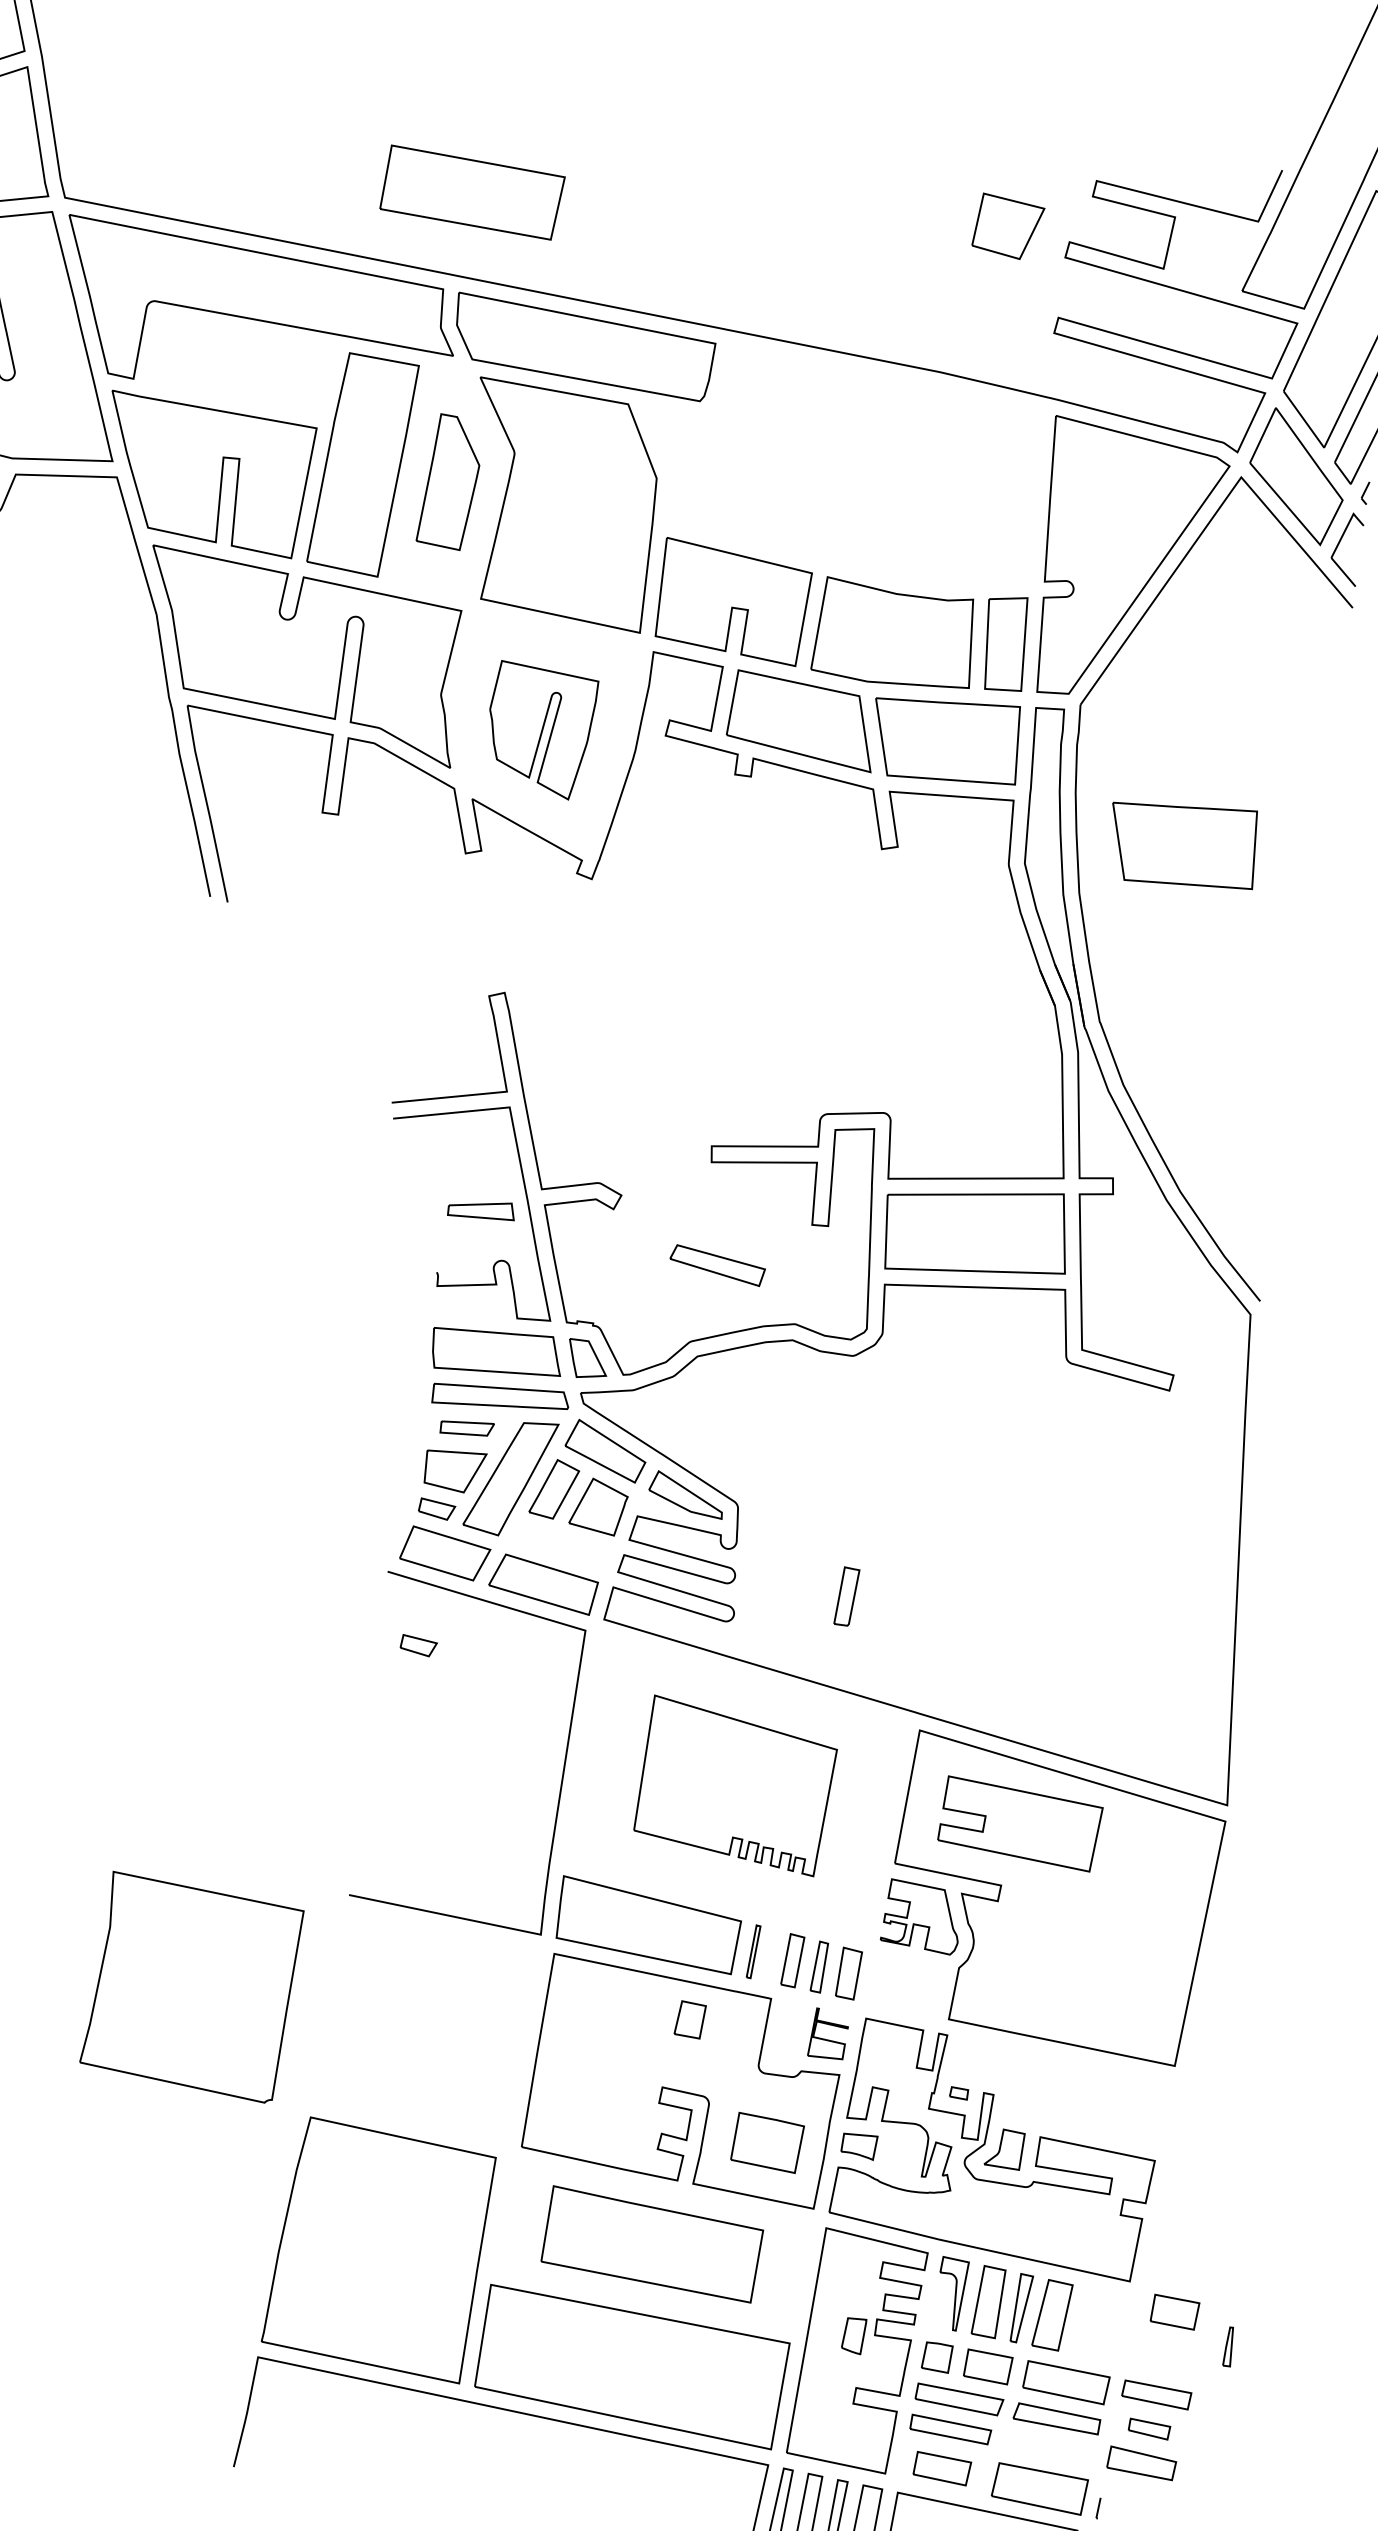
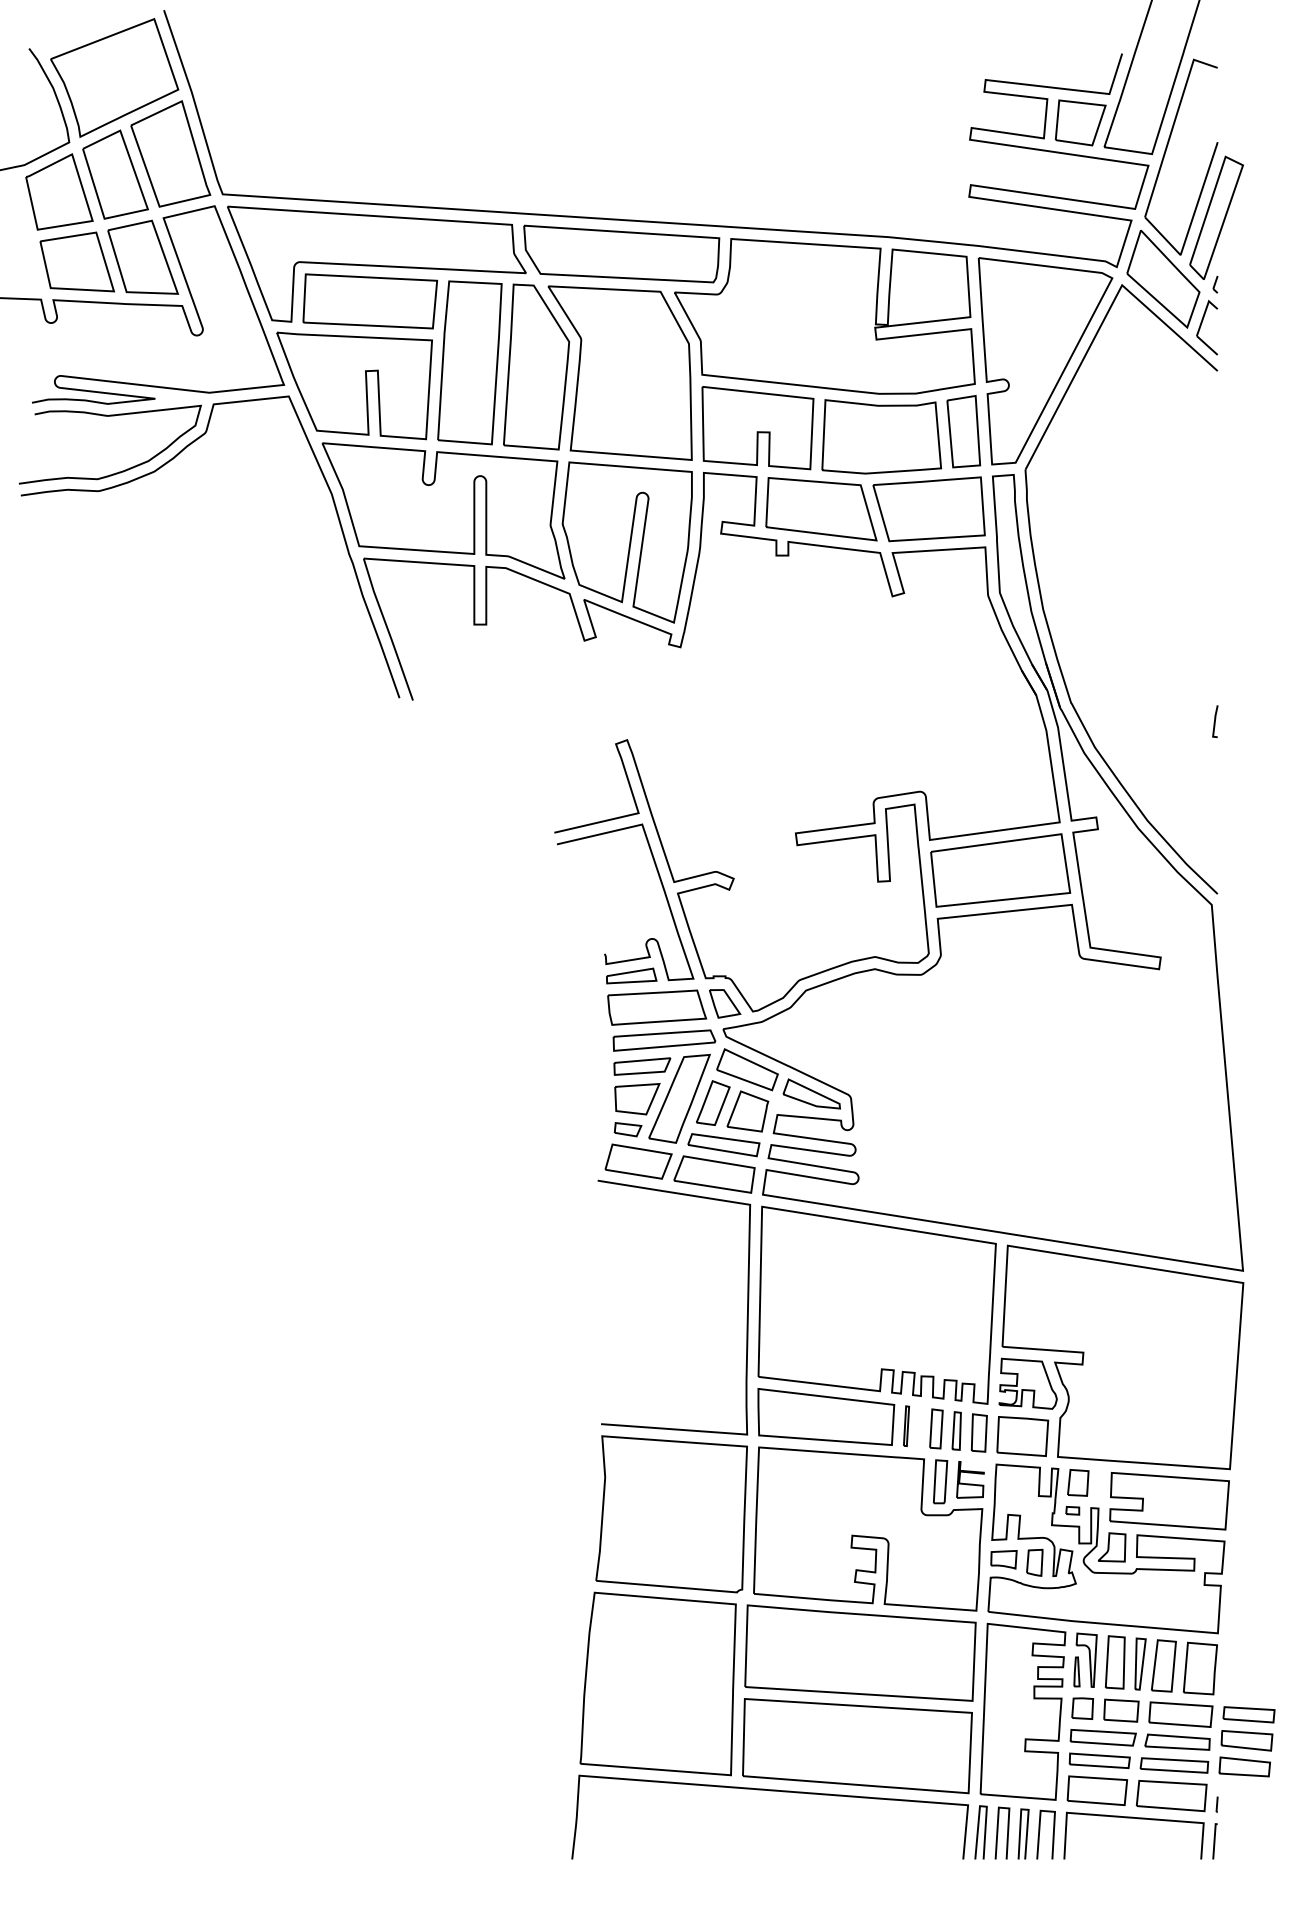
part: (472, 192) -> (370, 301), moved
part: (1008, 226) -> (1080, 122), moved
part: (841, 466) -> (824, 316), added
part: (450, 481) -> (536, 366), size x1.67
part: (538, 730) -> (626, 542), size x1.67
part: (1181, 844) -> (1114, 563), removed
curve: (1287, 1072) -> (1215, 721), added
part: (481, 1208) -> (631, 975), moved
part: (716, 1265) -> (723, 1145), moved
part: (467, 1428) -> (642, 1066), size x1.43
part: (846, 1596) -> (940, 1481), moved
part: (419, 1645) -> (628, 1232), removed
part: (735, 1785) -> (876, 1304), size x1.67
part: (1020, 1824) -> (1169, 1501), moved
part: (191, 1987) -> (671, 1514), moved
part: (690, 2019) -> (1078, 1482), moved
part: (767, 2142) -> (1022, 1436), moved
part: (652, 2243) -> (860, 1652), size x1.43
part: (1175, 2312) -> (1254, 1651), removed
part: (1100, 2325) -> (1200, 1668), added
part: (853, 2335) -> (1034, 1562), moved
part: (1228, 2346) -> (1076, 1671), moved
part: (1148, 2428) -> (1246, 1740), size x1.67
part: (1048, 2449) -> (1174, 1765), added
part: (942, 2468) -> (1097, 1790), size x1.43

